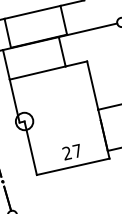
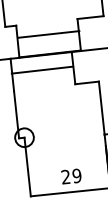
line: (32, 11) -> (48, 33), moved
line: (37, 72) -> (42, 69), moved
text: (76, 150) -> (76, 175), 27 -> 29

